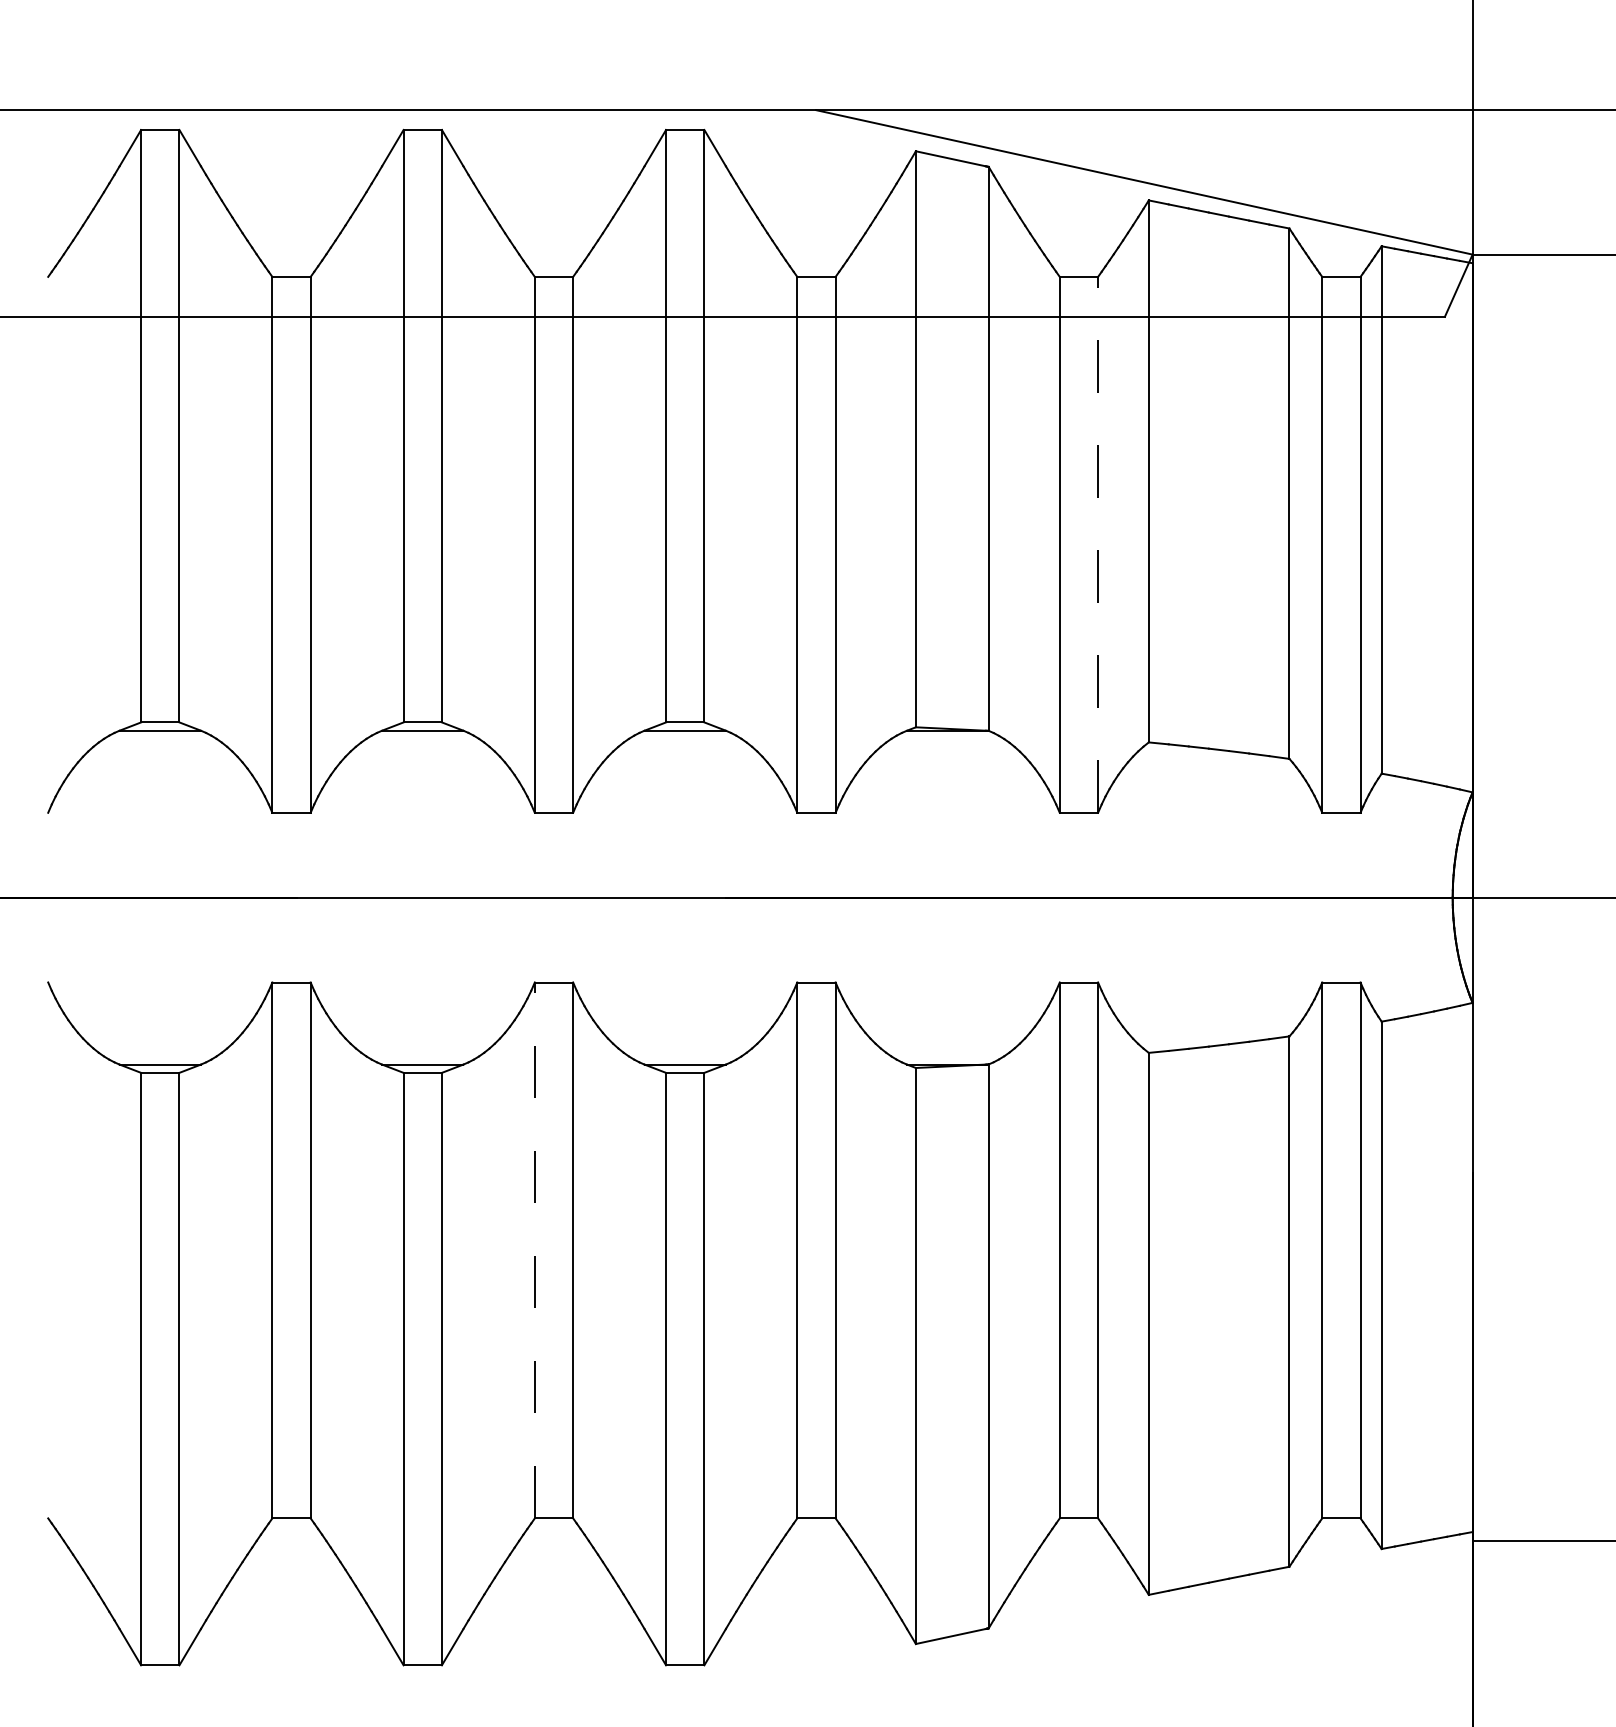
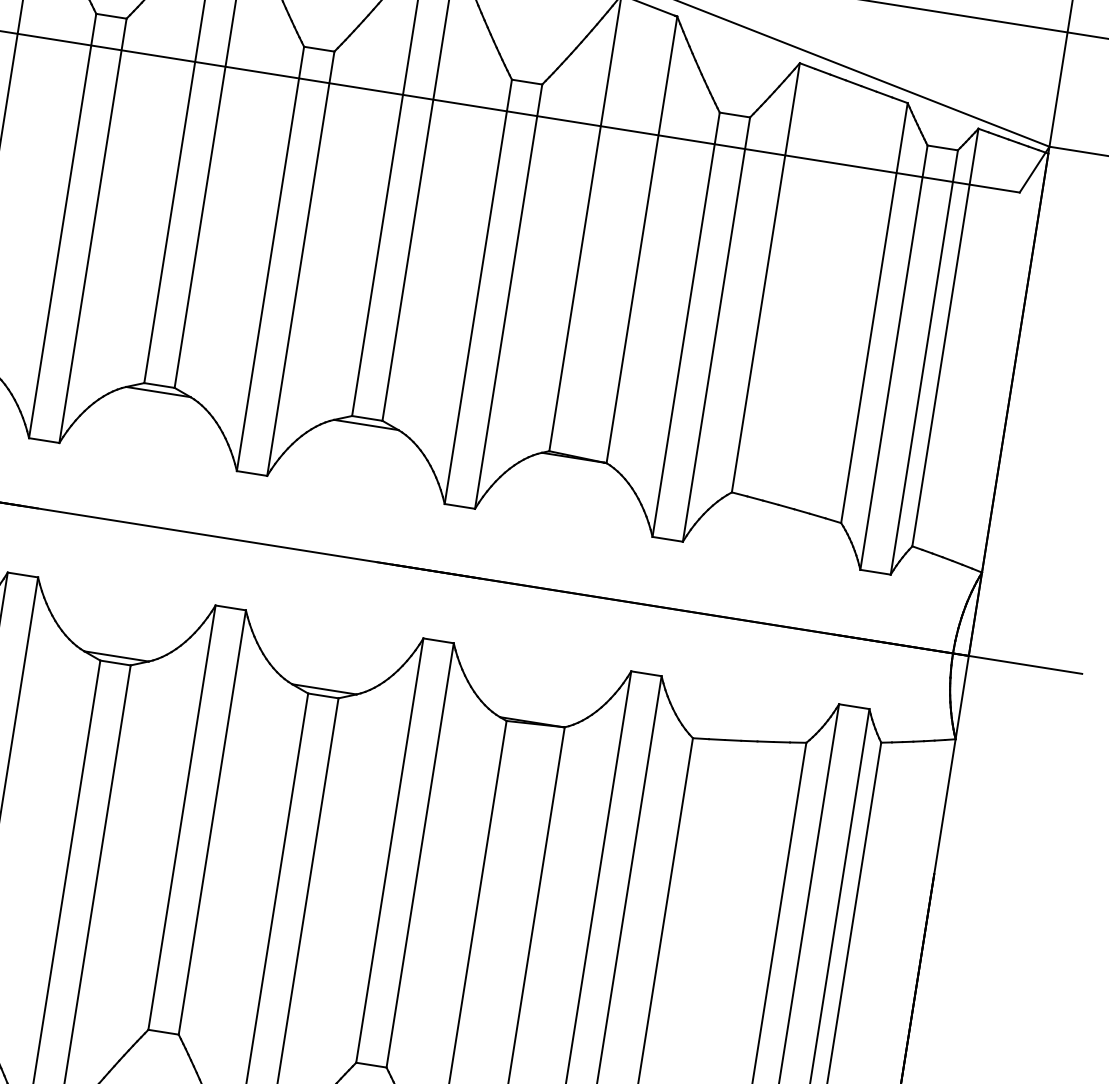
line: (1098, 544) -> (716, 329), dashed -> solid
line: (534, 1250) -> (181, 817), dashed -> solid

